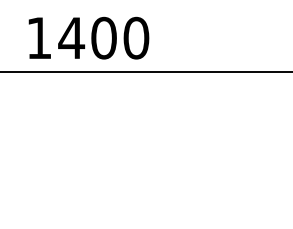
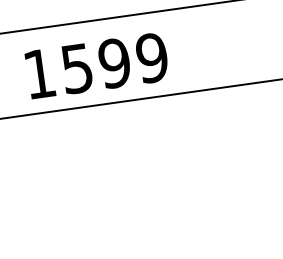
text: (103, 38) -> (114, 63), 1400 -> 1599

